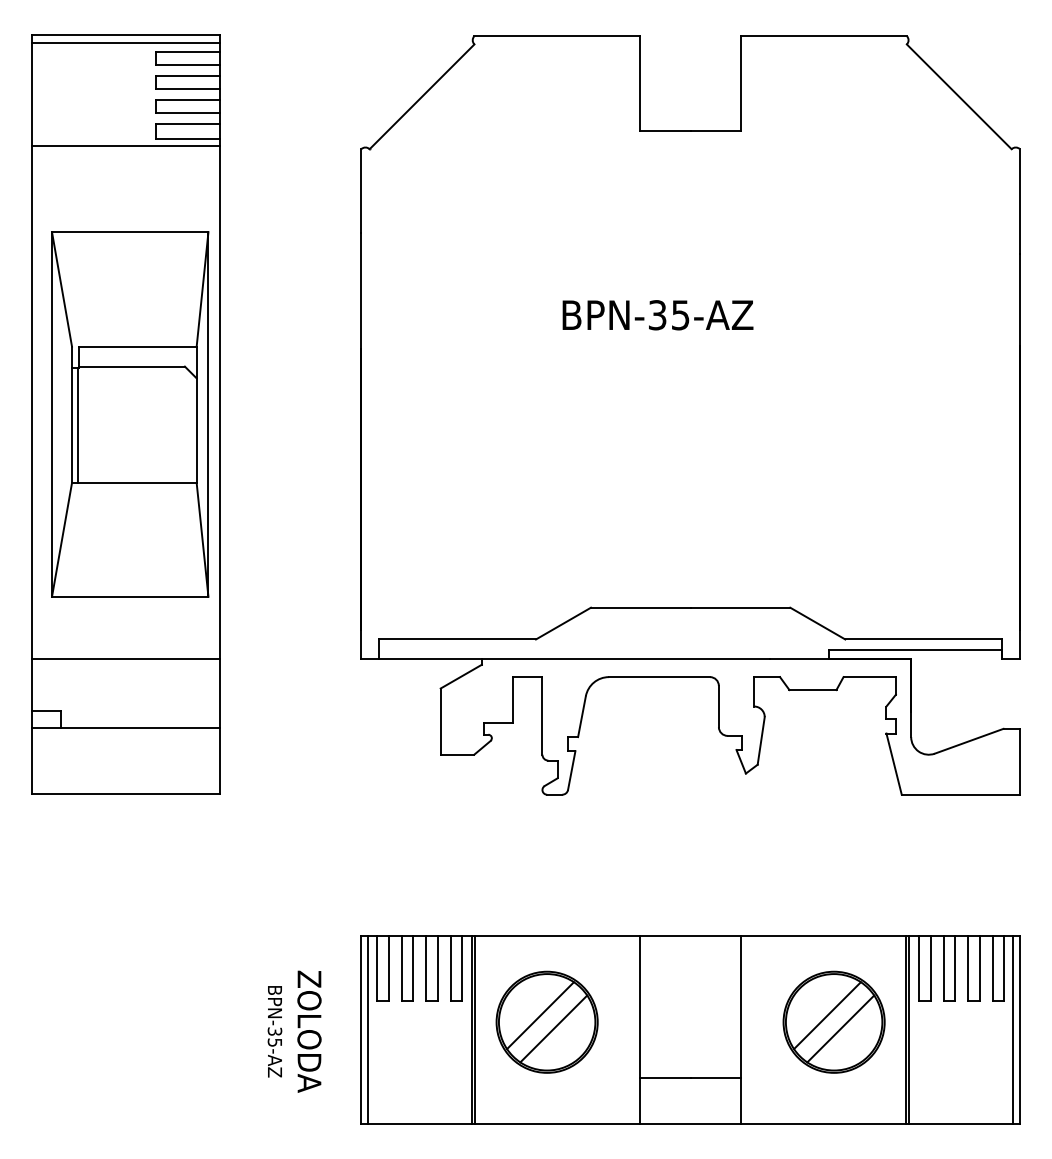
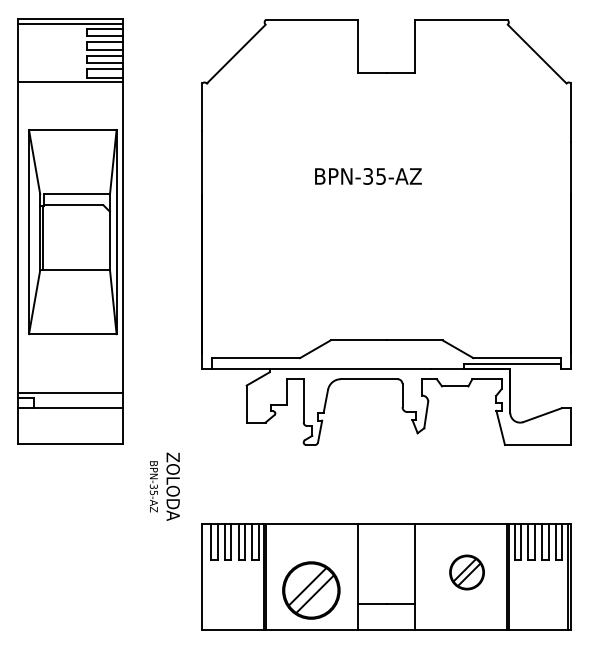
line: (126, 659) -> (70, 393), moved
part: (547, 1022) -> (311, 590), moved
part: (833, 1022) -> (466, 572), size x0.6
line: (367, 1029) -> (205, 576), removed
text: (293, 1031) -> (164, 486), moved

